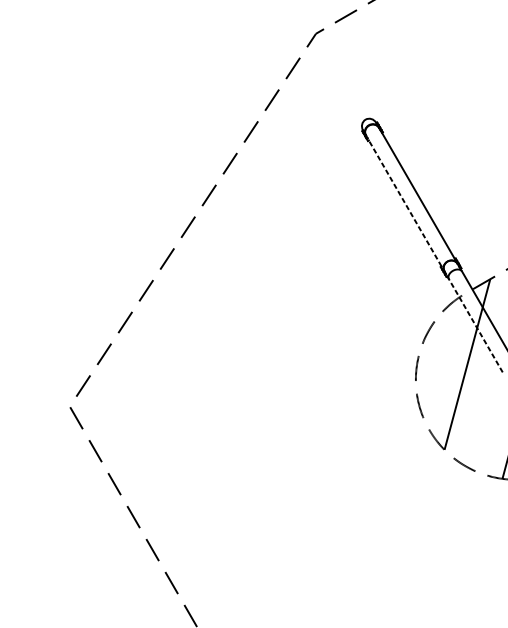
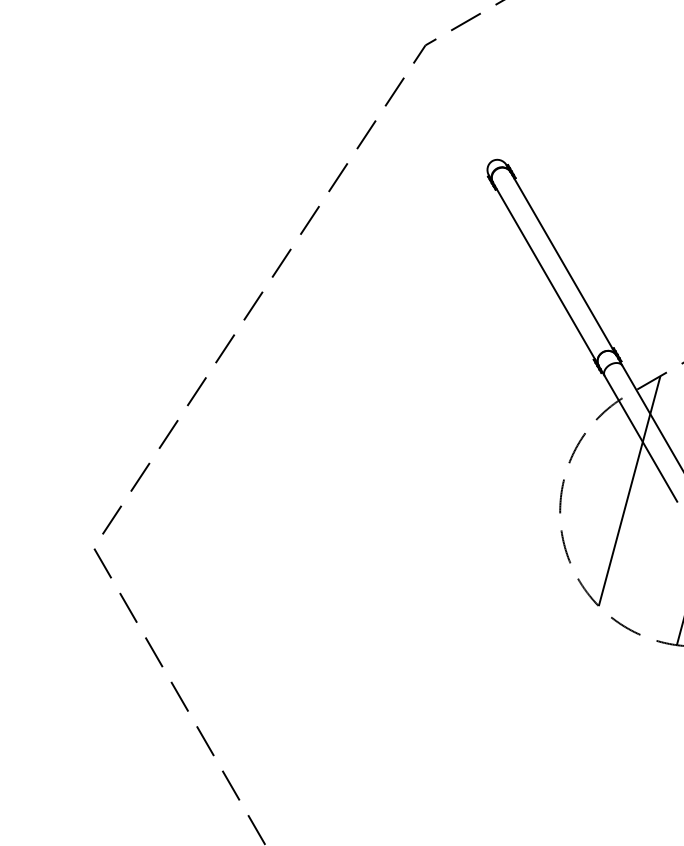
line: (433, 253) -> (584, 341), dashed -> solid

